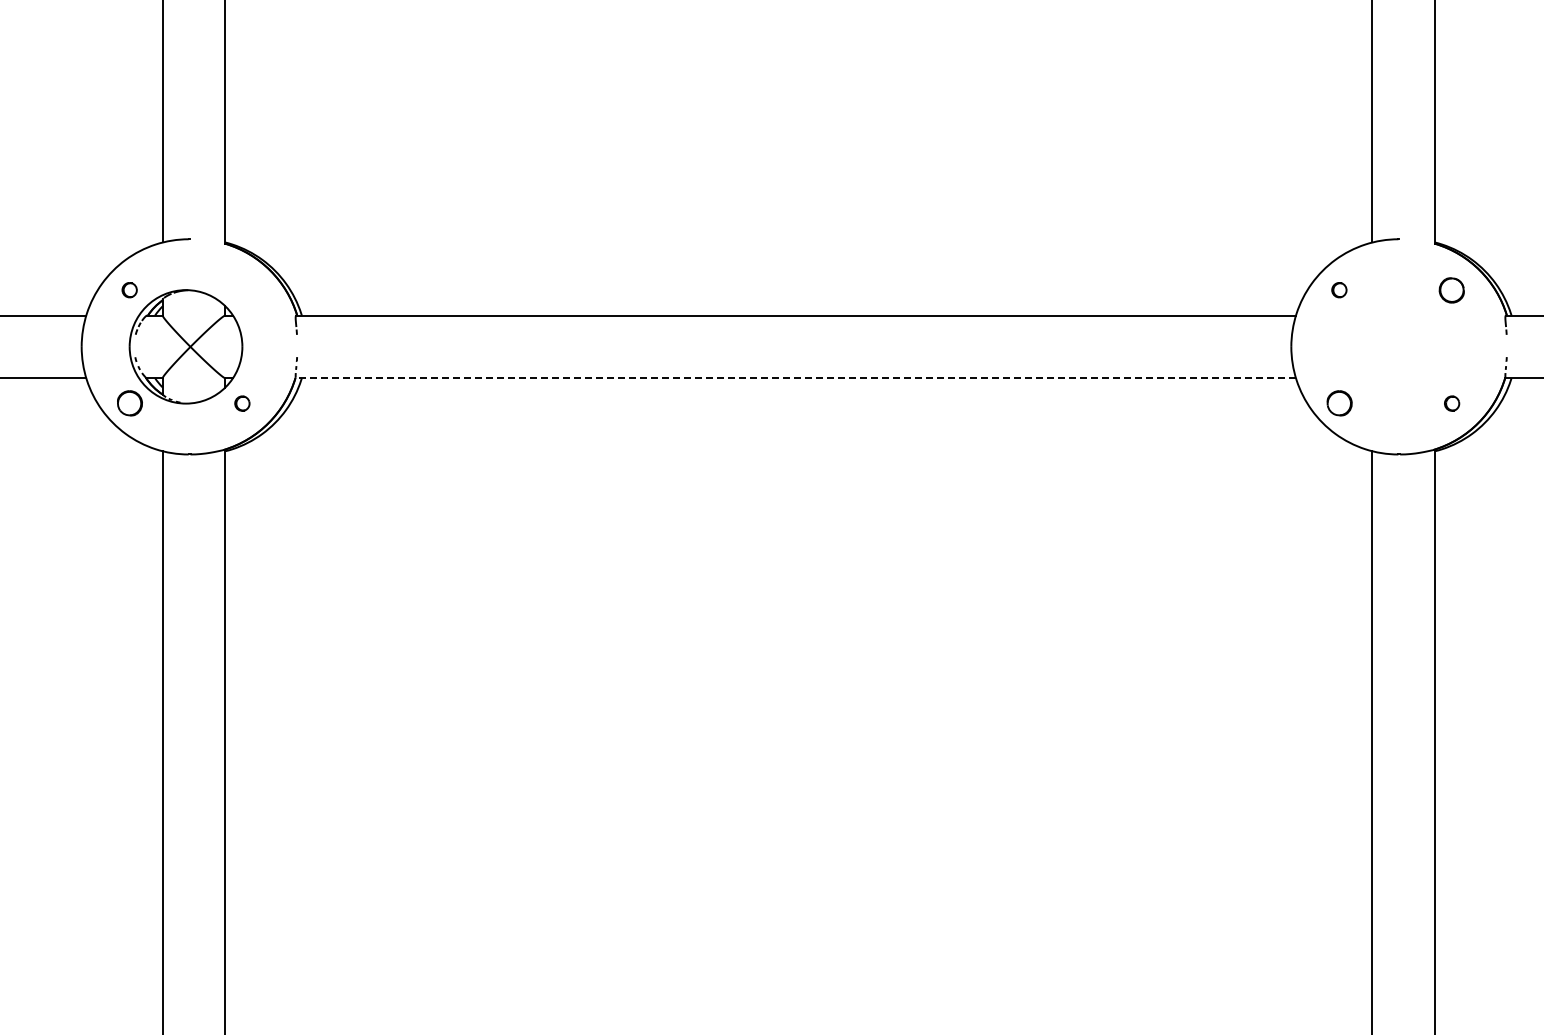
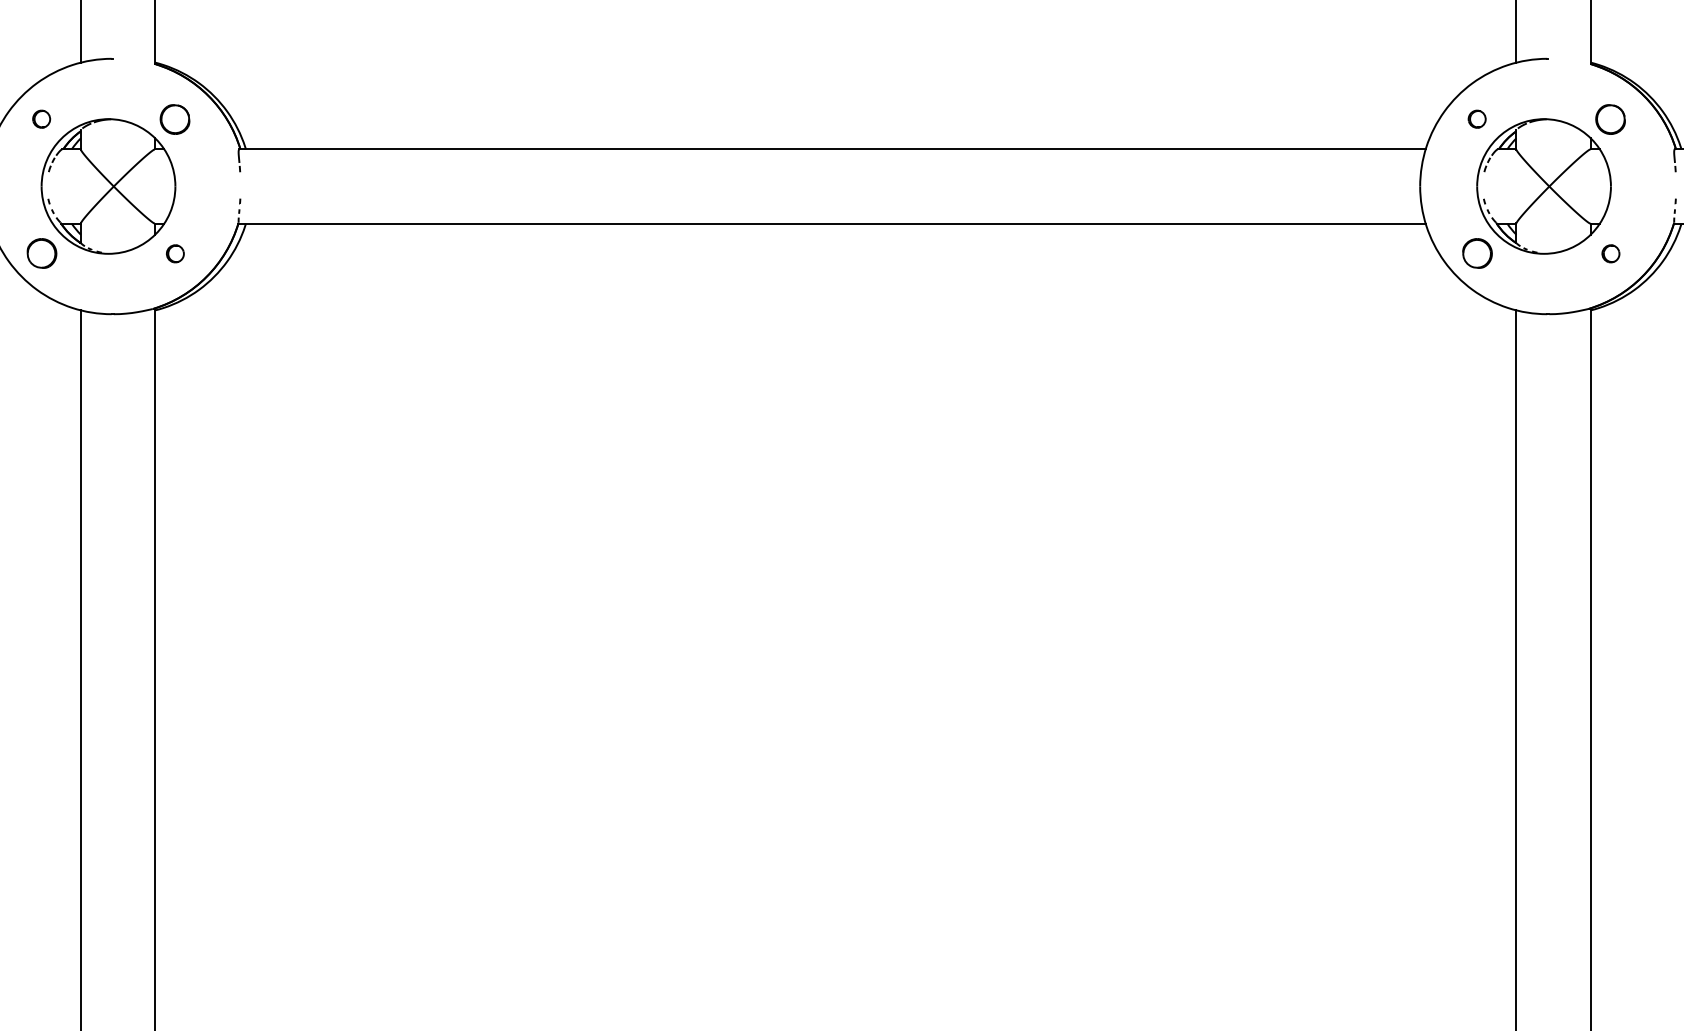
part: (242, 290) -> (175, 119), added
part: (1395, 346) -> (1543, 186), added
line: (795, 378) -> (831, 224), dashed -> solid

